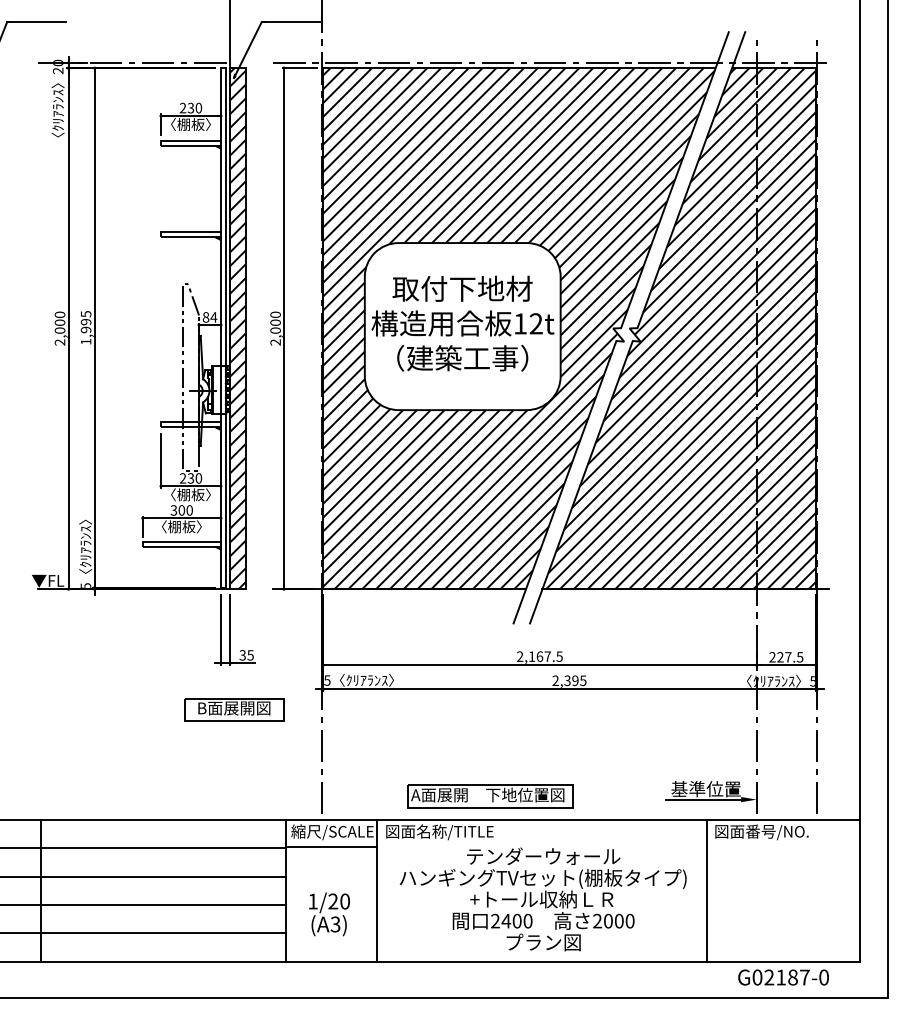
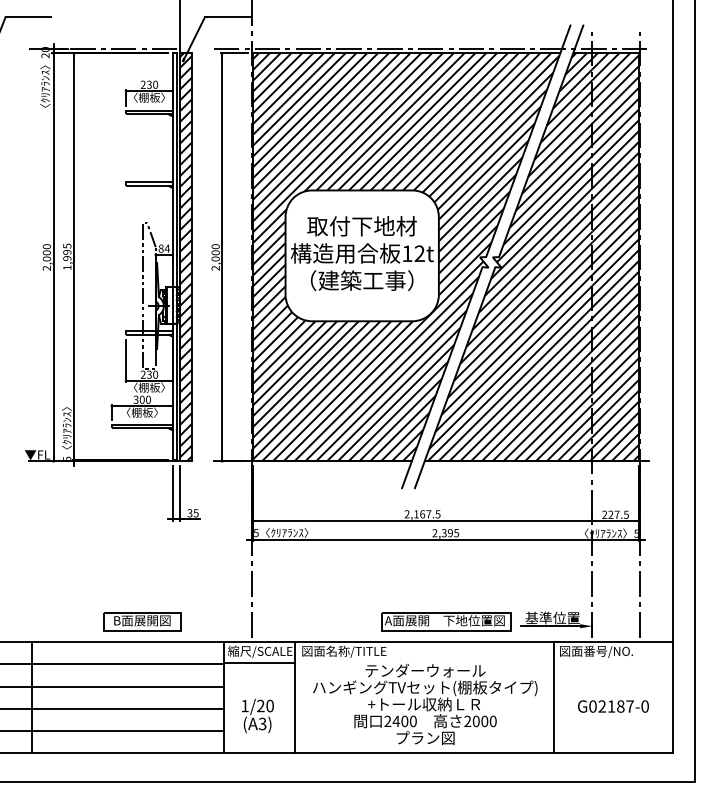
part: (234, 709) -> (142, 621), moved
part: (489, 796) -> (446, 621), moved
text: (783, 977) -> (613, 706), moved

